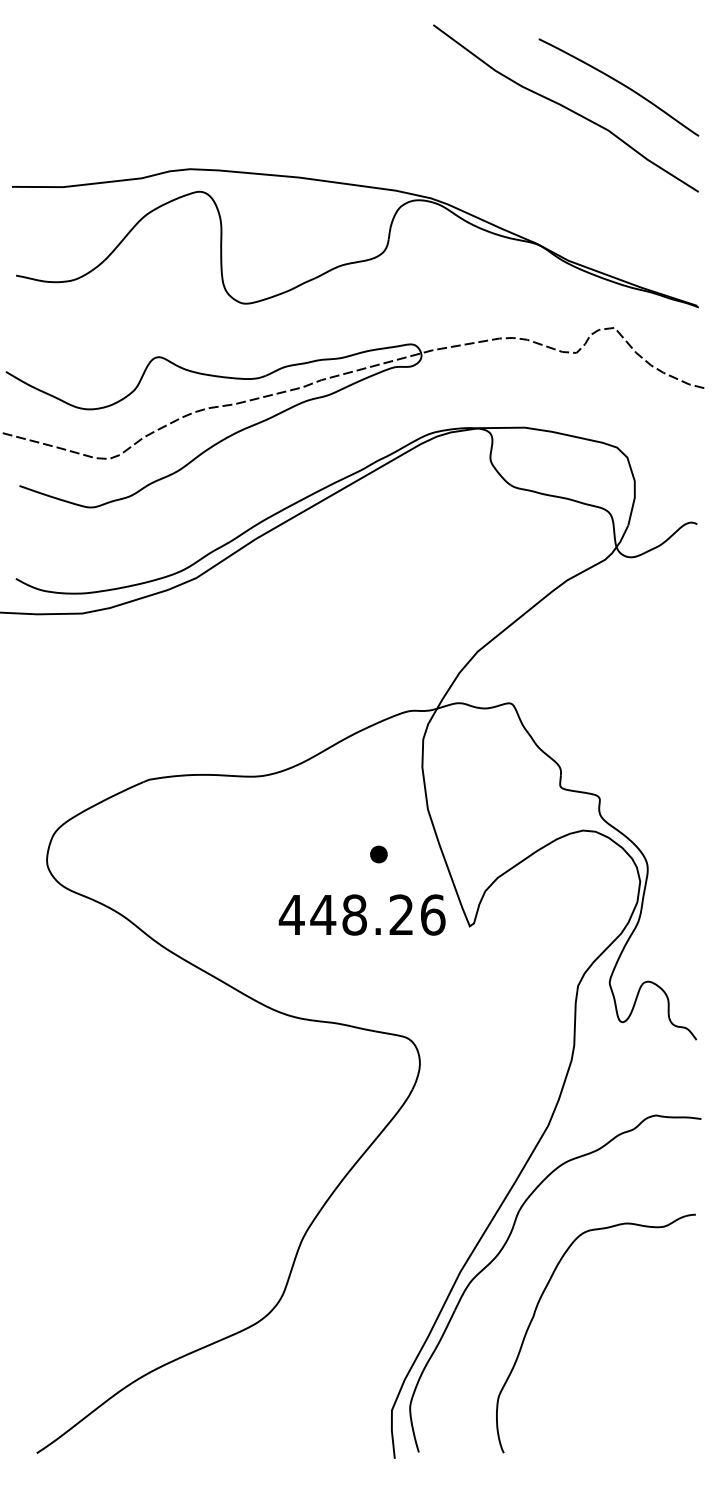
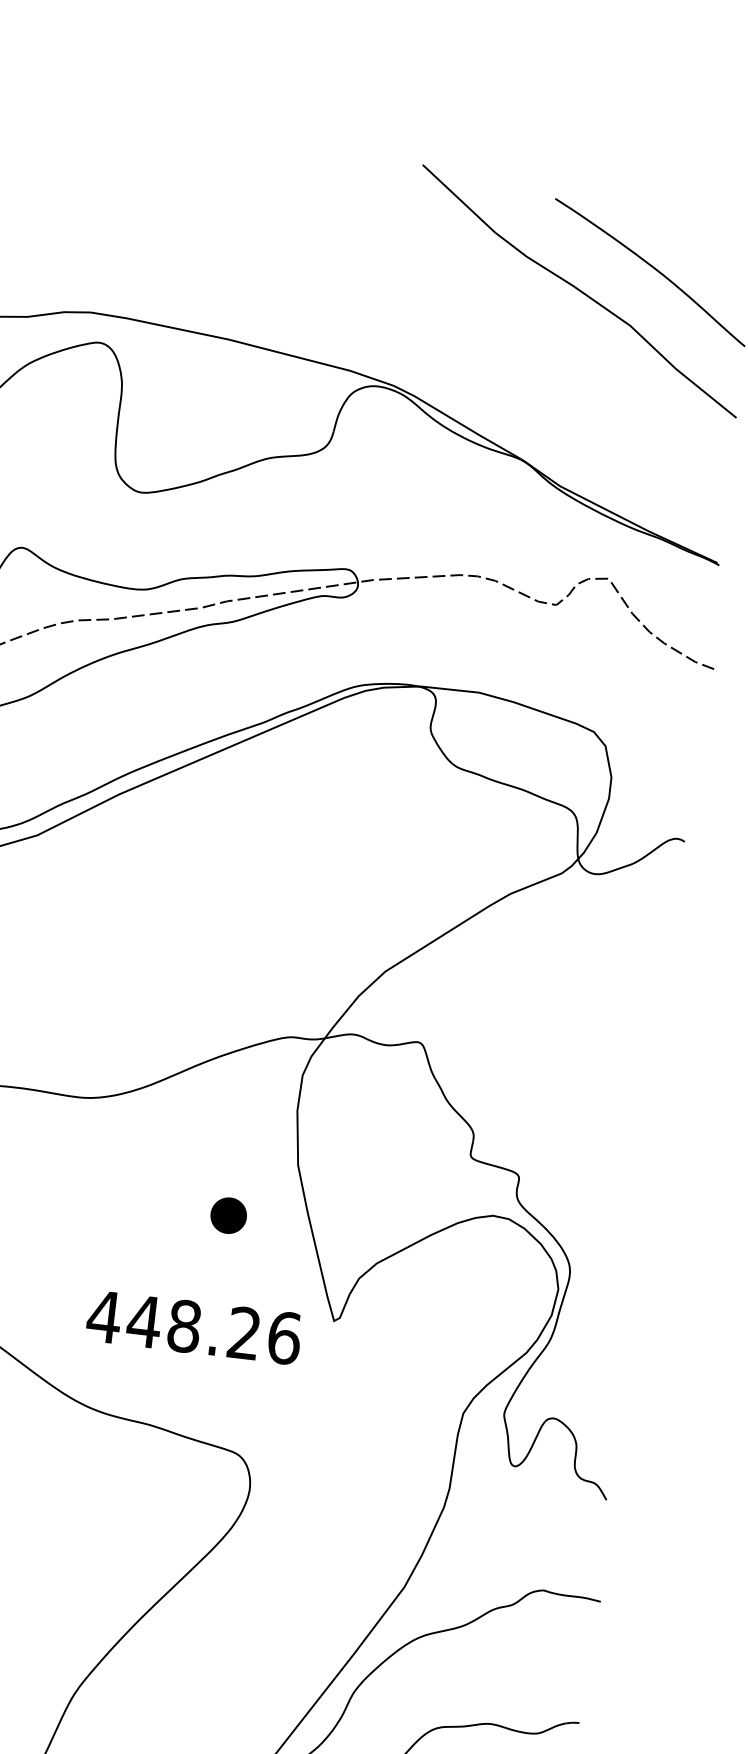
part: (378, 854) -> (228, 1215), size x1.6
text: (361, 914) -> (193, 1326), moved

